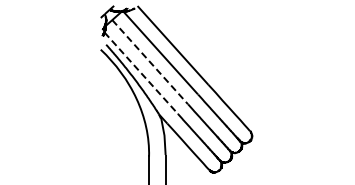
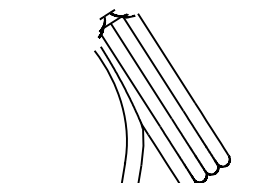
line: (150, 62) -> (141, 71), dashed -> solid
line: (141, 73) -> (130, 80), dashed -> solid

